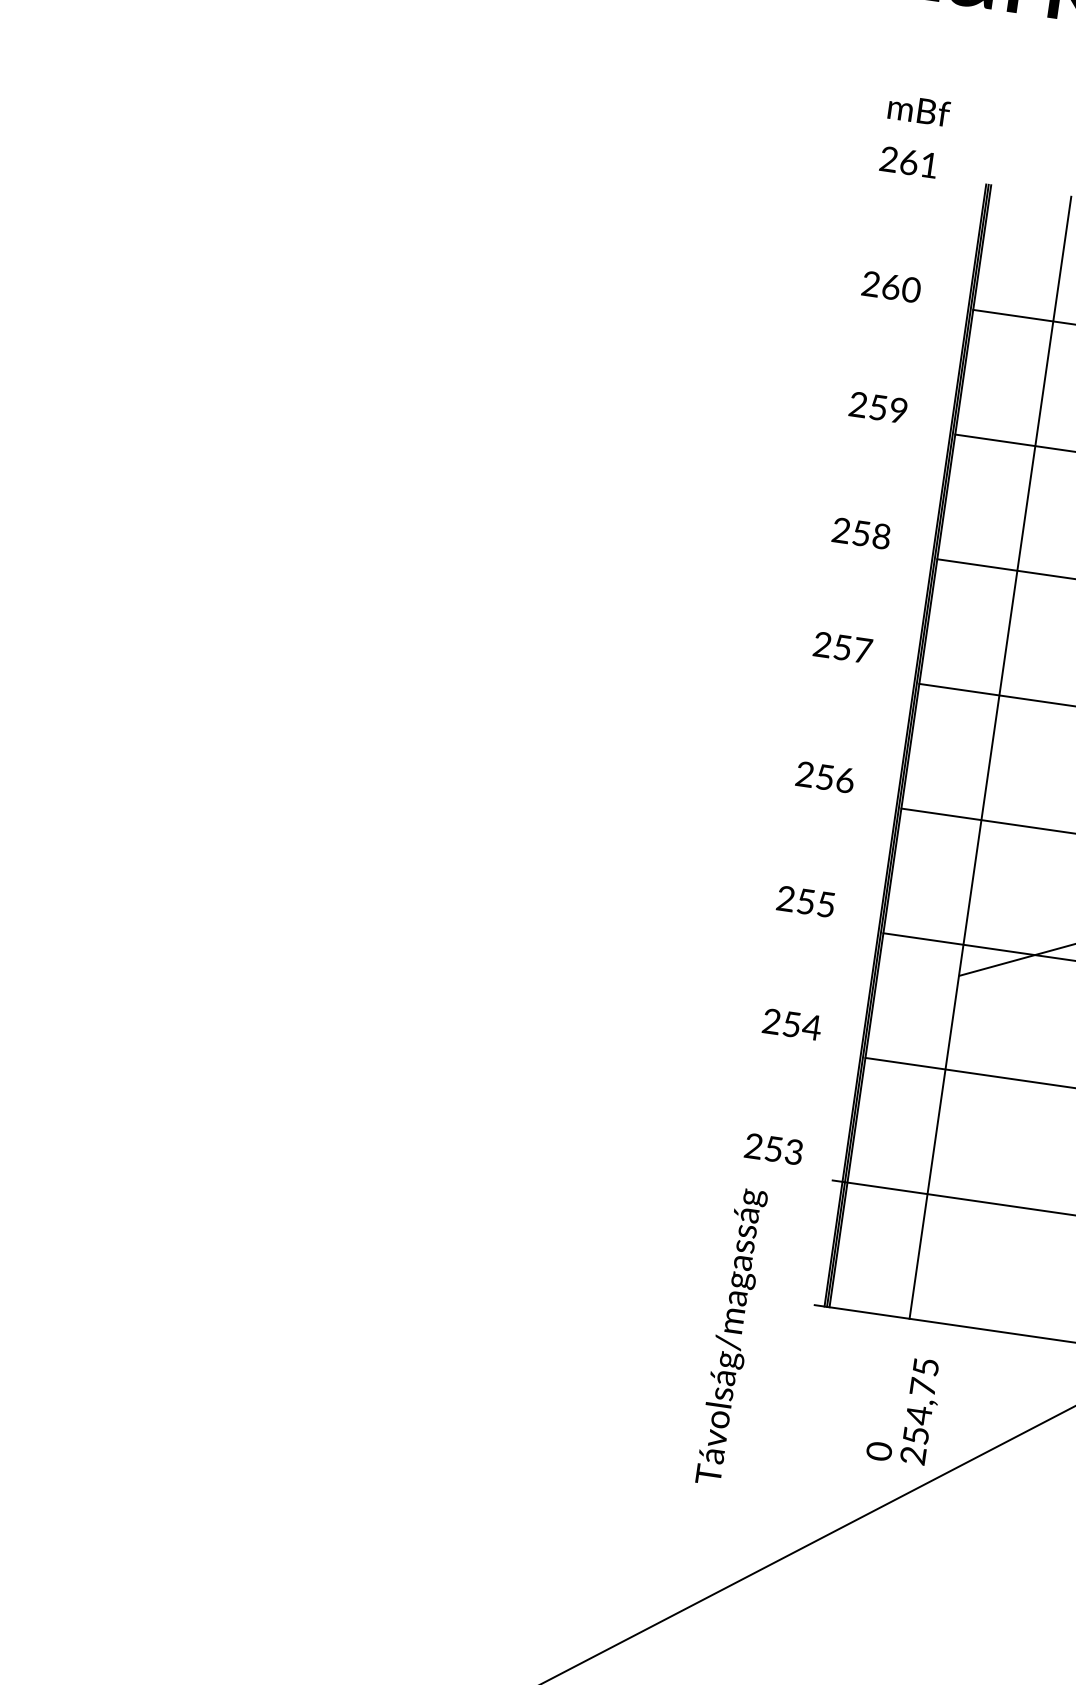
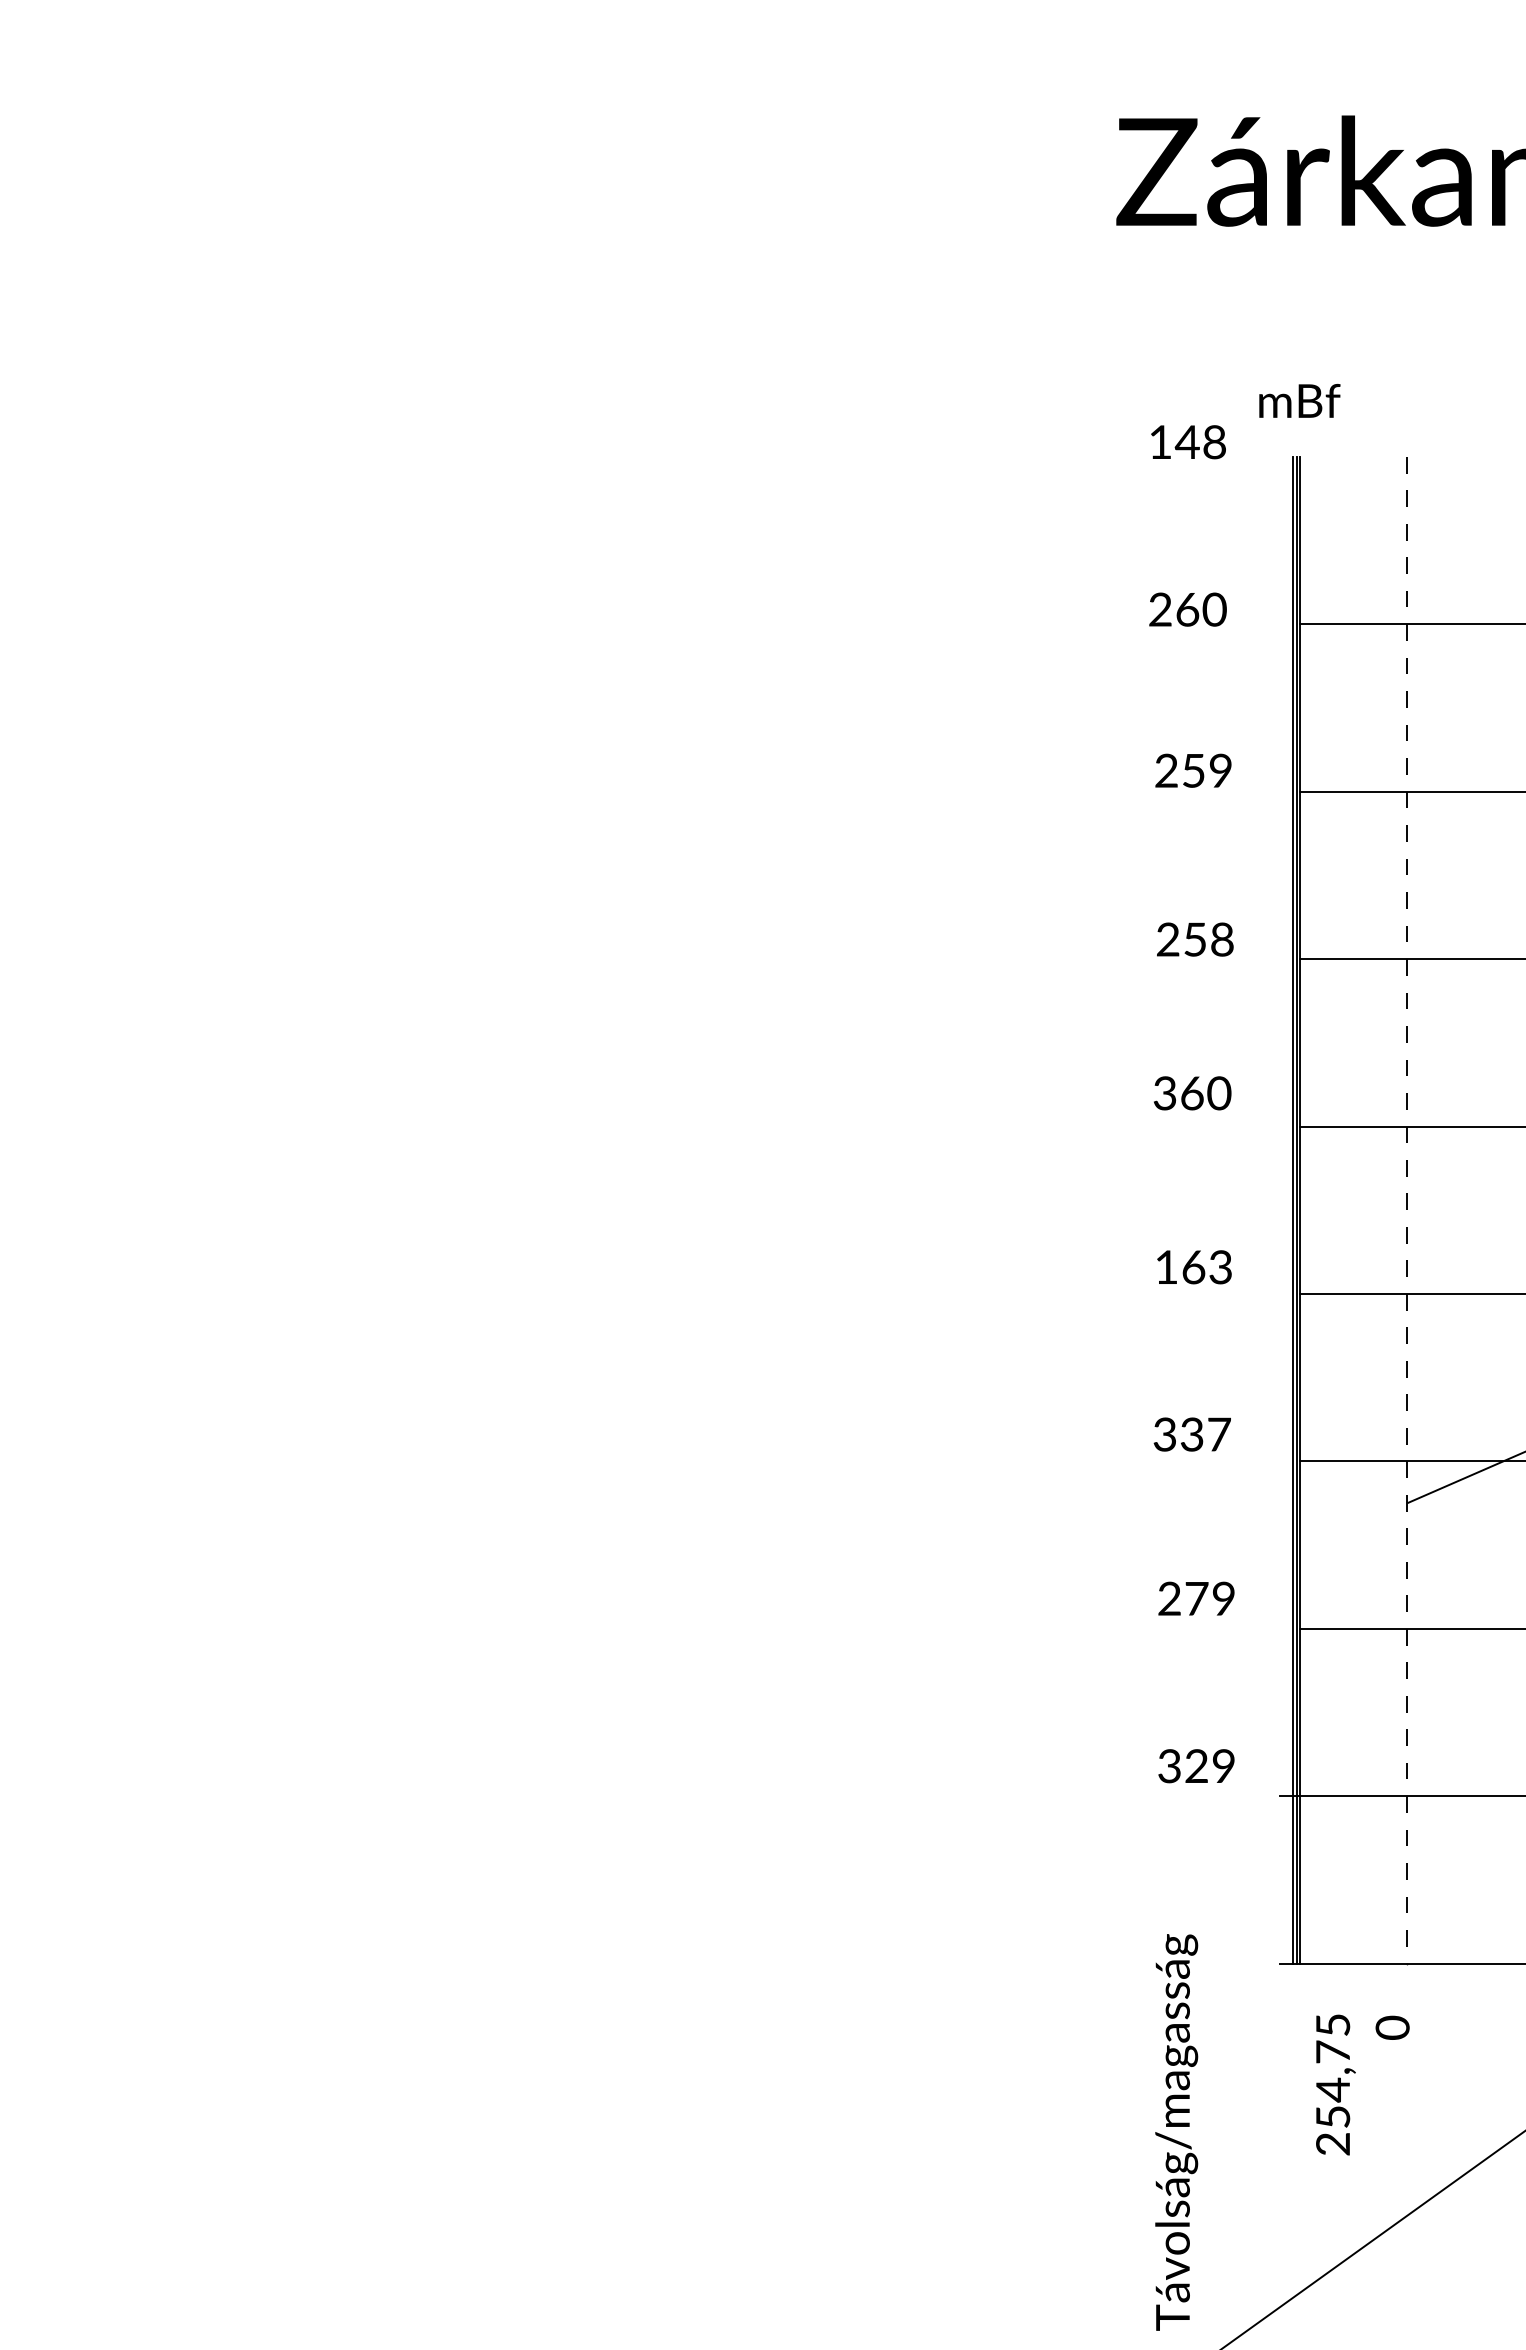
text: (918, 109) -> (1299, 400), moved
text: (909, 162) -> (1187, 442), 261 -> 148
text: (842, 647) -> (1192, 1093), 257 -> 360
line: (990, 758) -> (1407, 1210), solid -> dashed
text: (825, 777) -> (1193, 1267), 256 -> 163
text: (805, 901) -> (1191, 1434), 255 -> 337
text: (802, 1025) -> (1210, 1598), 254 -> 279
text: (773, 1149) -> (1196, 1766), 253 -> 329
text: (731, 1337) -> (1176, 2132), moved
text: (921, 1411) -> (1335, 2084), moved
text: (879, 1451) -> (1392, 2027), moved

